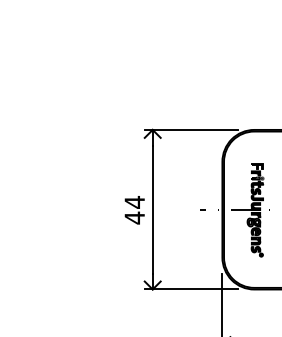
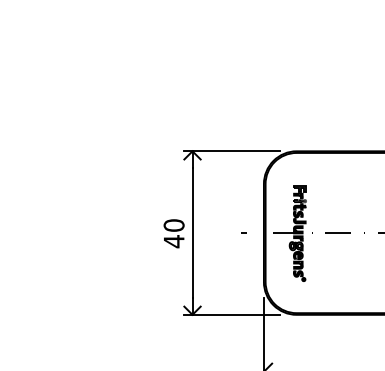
text: (134, 202) -> (173, 225), 44 -> 40

